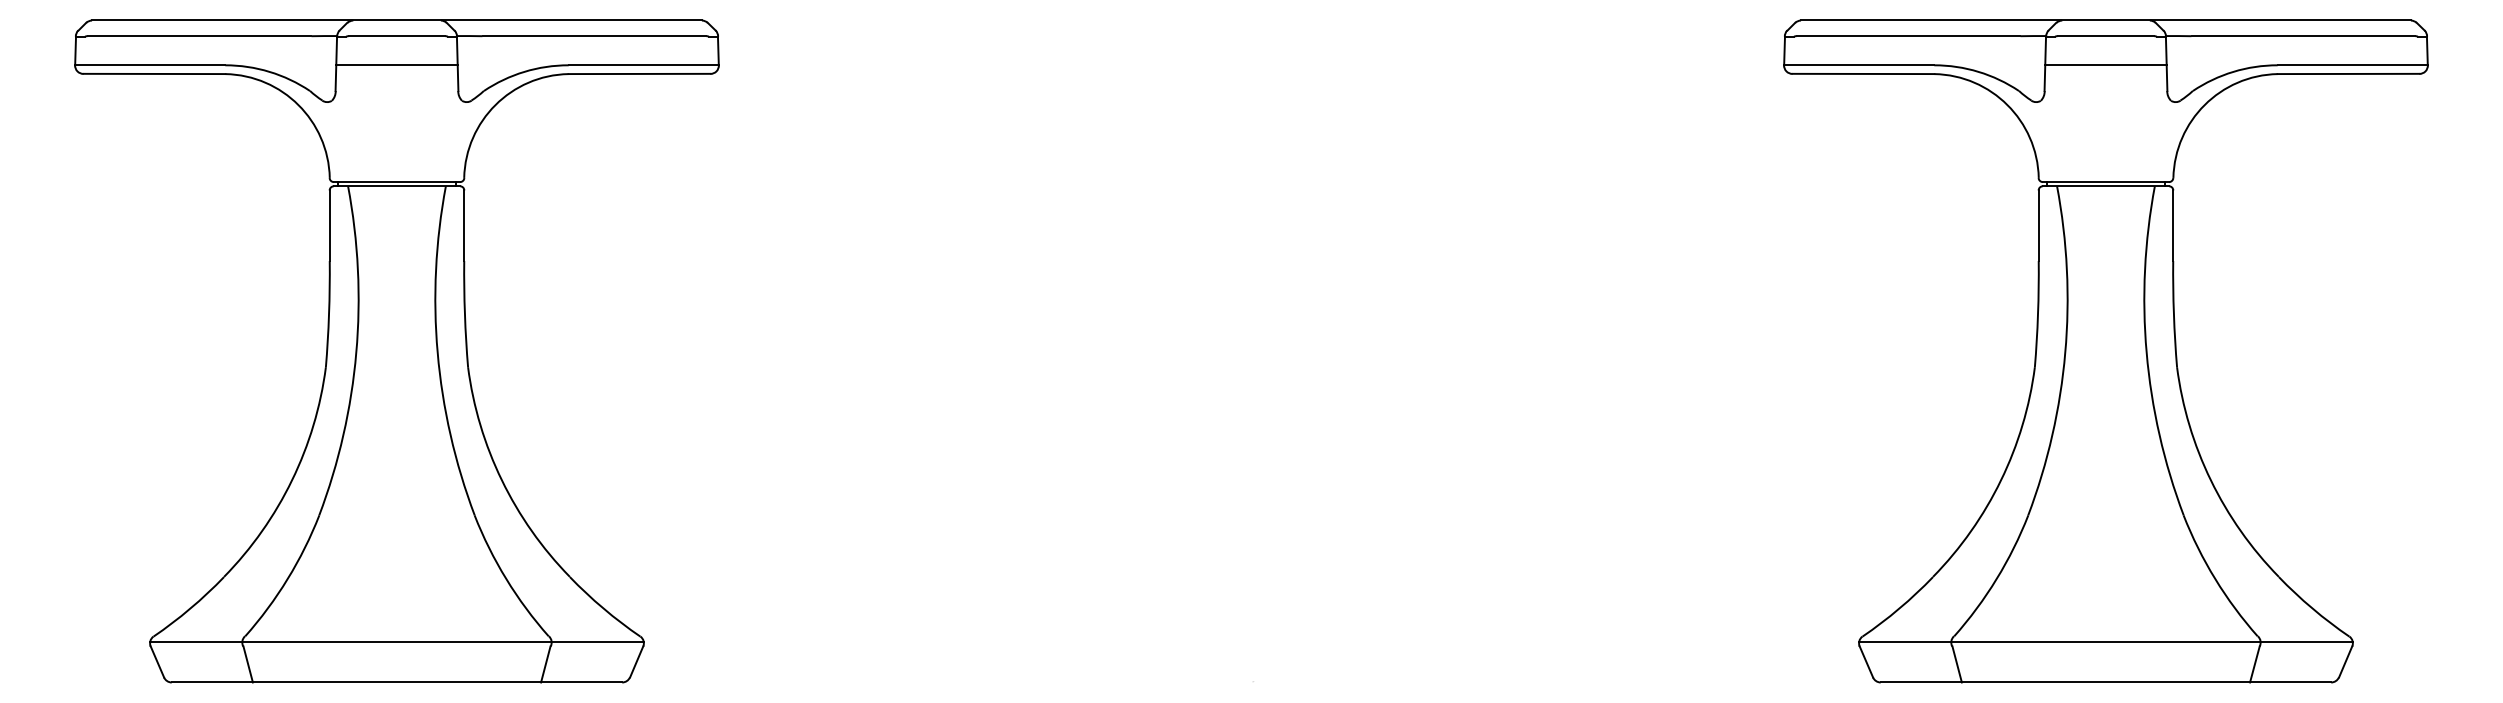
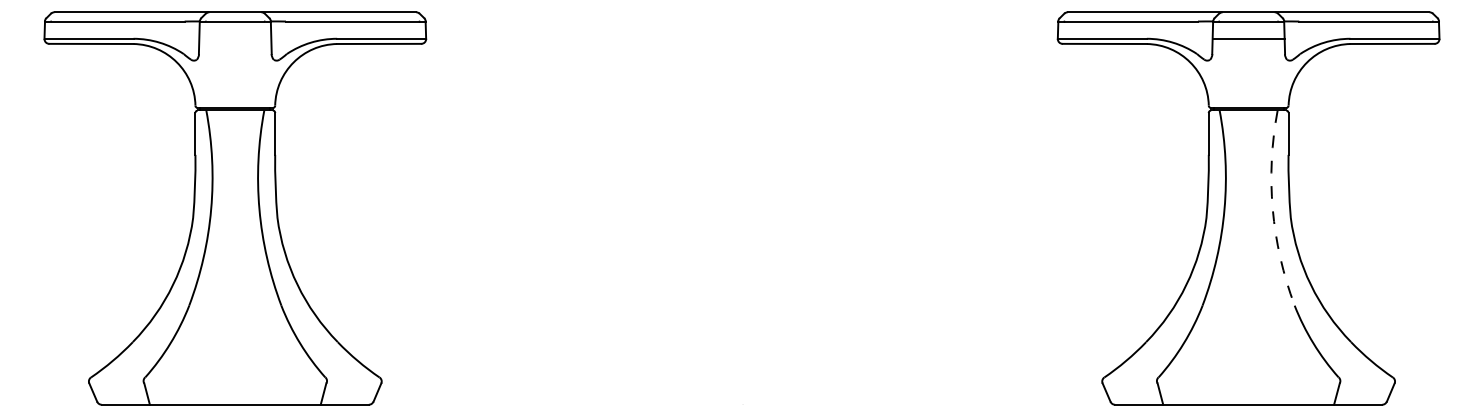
line: (397, 64) -> (235, 38), removed
arc: (2146, 353) -> (1272, 209), solid -> dashed
line: (395, 641) -> (234, 380), removed
line: (2105, 641) -> (1248, 380), removed

